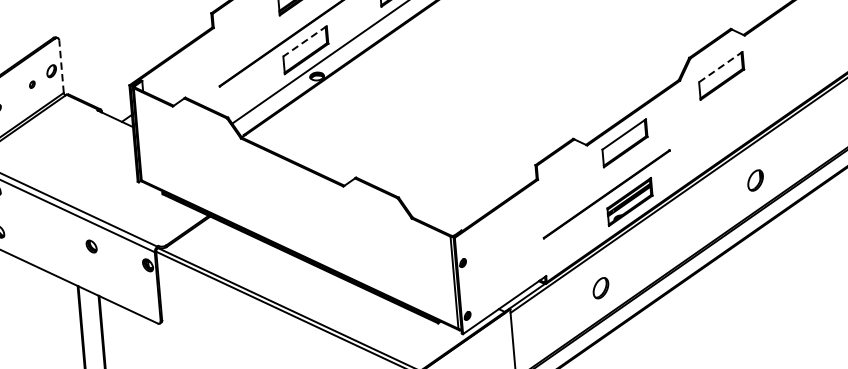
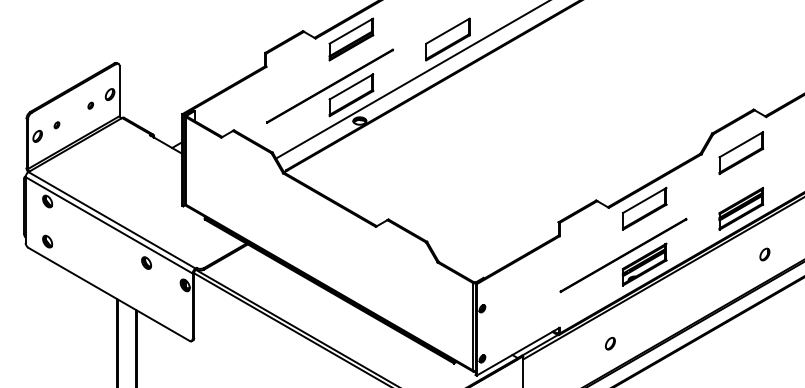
line: (304, 42) -> (350, 87), dashed -> solid
line: (721, 66) -> (741, 144), dashed -> solid
line: (61, 67) -> (119, 91), dashed -> solid
part: (726, 134) -> (741, 208), added
part: (755, 180) -> (764, 254), size x0.62
part: (91, 245) -> (146, 262), moved
part: (601, 288) -> (610, 343), size x0.62

